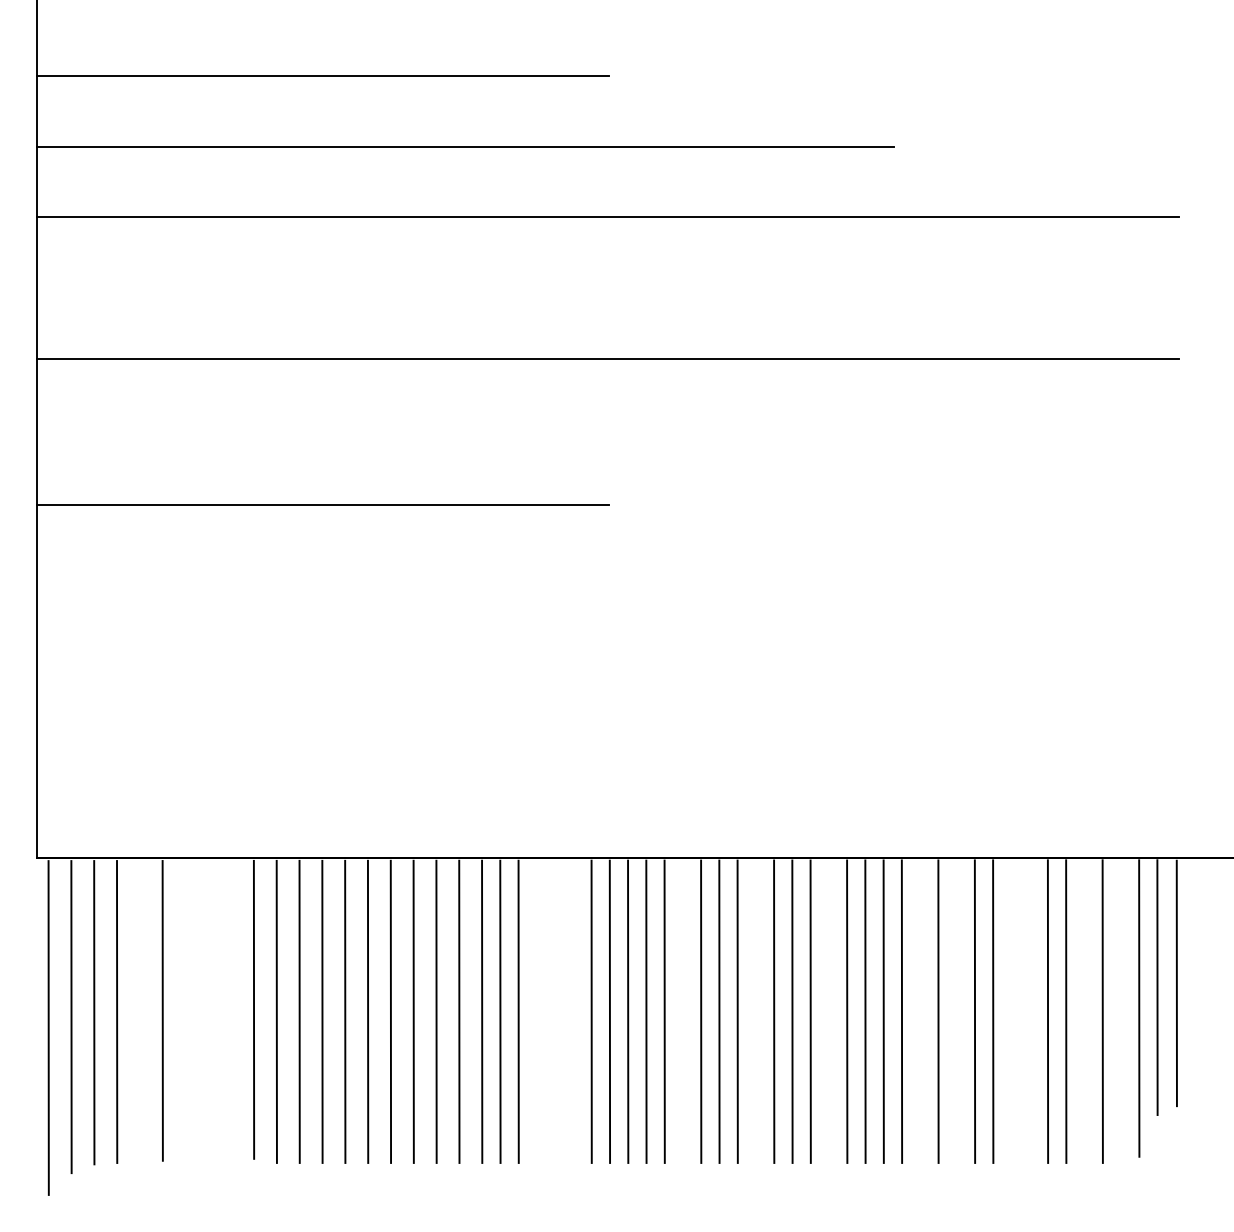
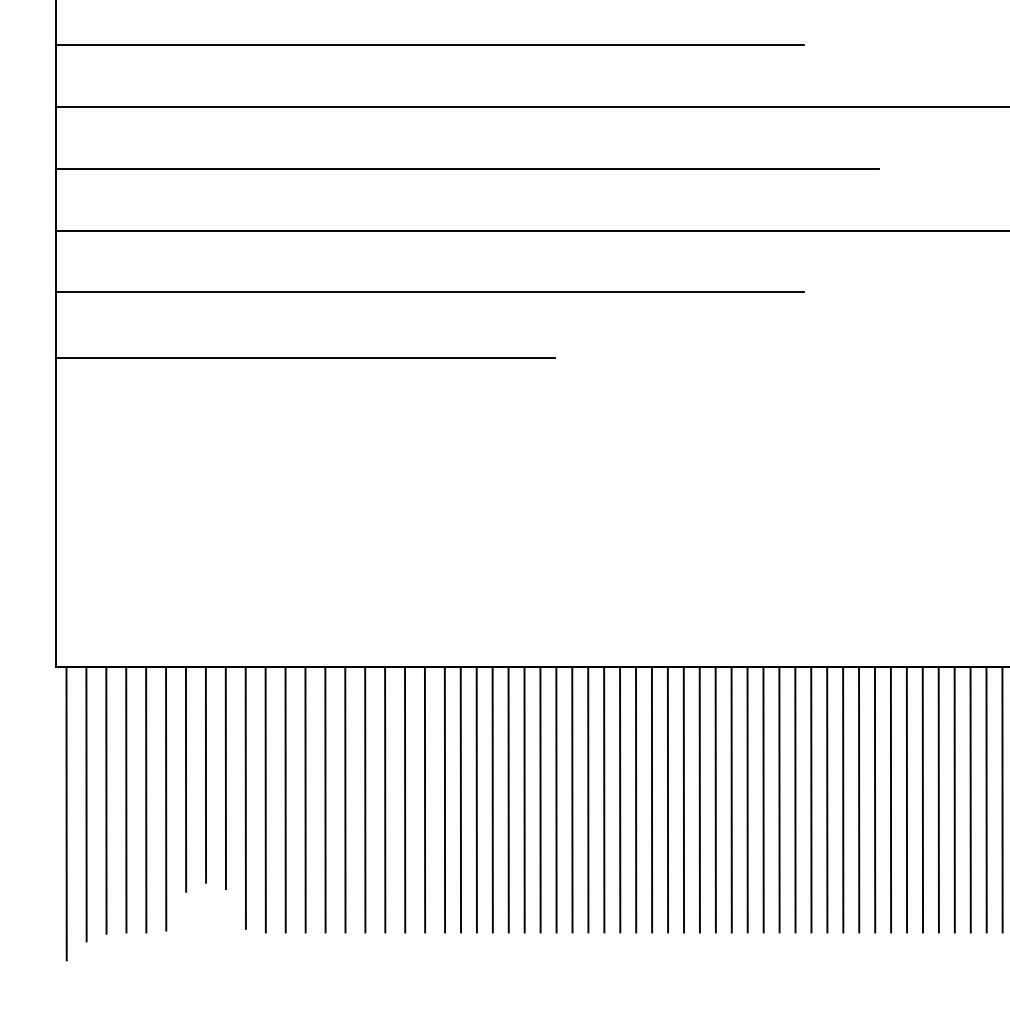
line: (508, 288) -> (467, 169), added
line: (465, 429) -> (430, 292), added
line: (208, 982) -> (206, 774), added
line: (231, 986) -> (226, 778), added
line: (185, 988) -> (186, 780), added
line: (139, 1011) -> (145, 800), added
line: (536, 1011) -> (492, 800), added
line: (555, 1011) -> (508, 800), added
line: (573, 1011) -> (524, 800), added
line: (682, 1011) -> (619, 800), added
line: (755, 1011) -> (683, 800), added
line: (828, 1011) -> (747, 800), added
line: (920, 1011) -> (827, 800), added
line: (956, 1011) -> (858, 800), added
line: (1011, 1011) -> (906, 800), added
line: (1029, 1011) -> (922, 800), added
line: (1084, 1011) -> (970, 800), added
line: (1120, 1011) -> (1002, 800), added

